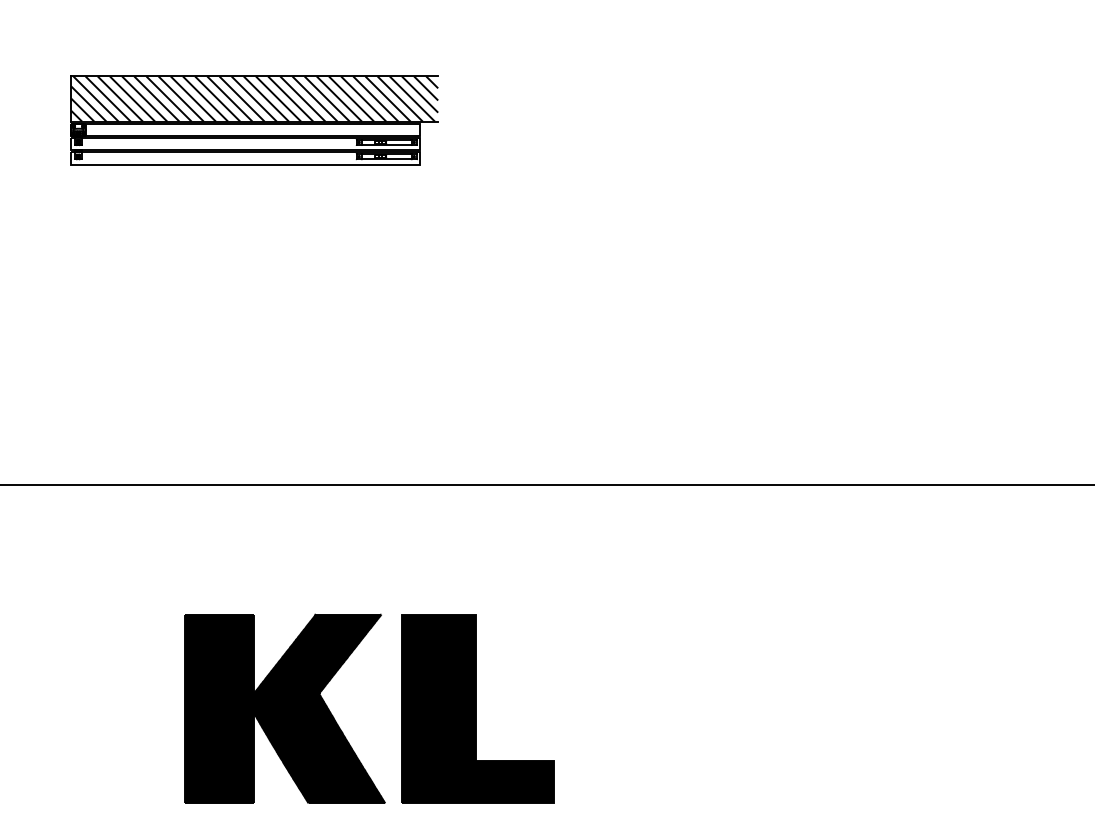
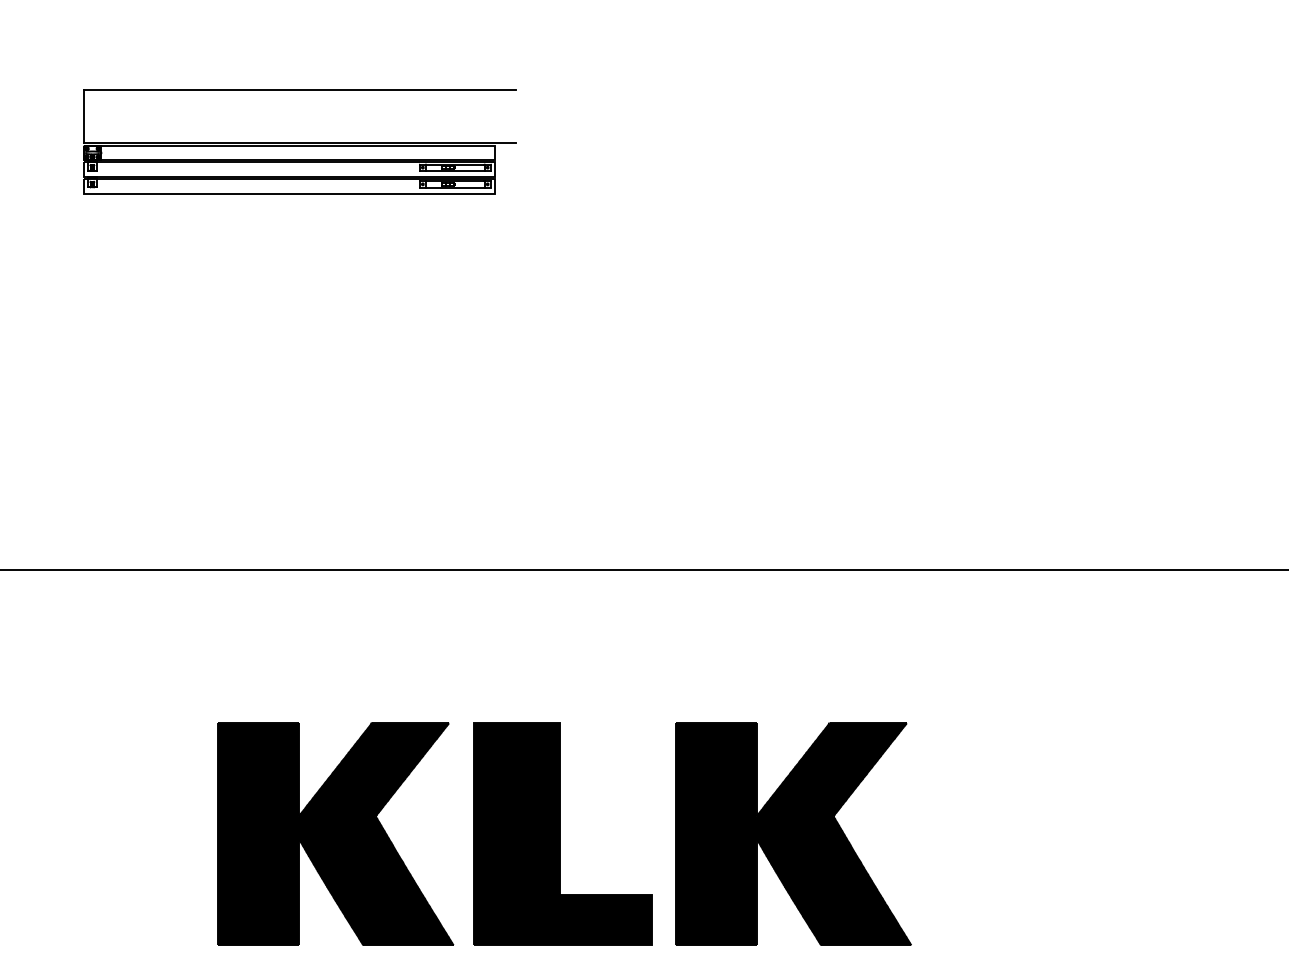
hatch: (254, 98) -> (299, 115), removed
part: (673, 708) -> (792, 833), added

